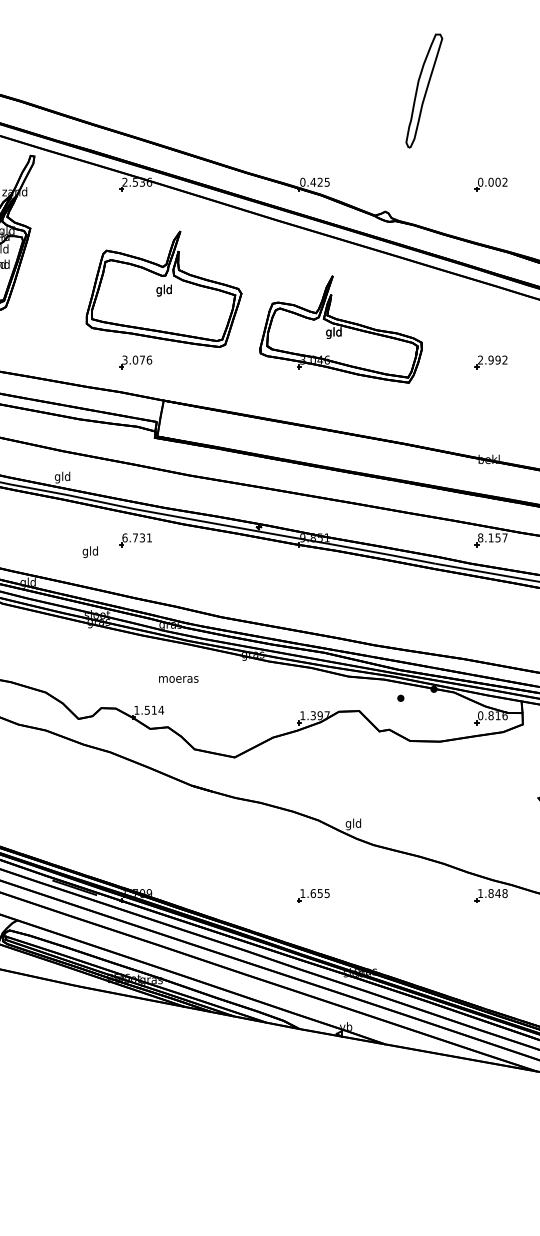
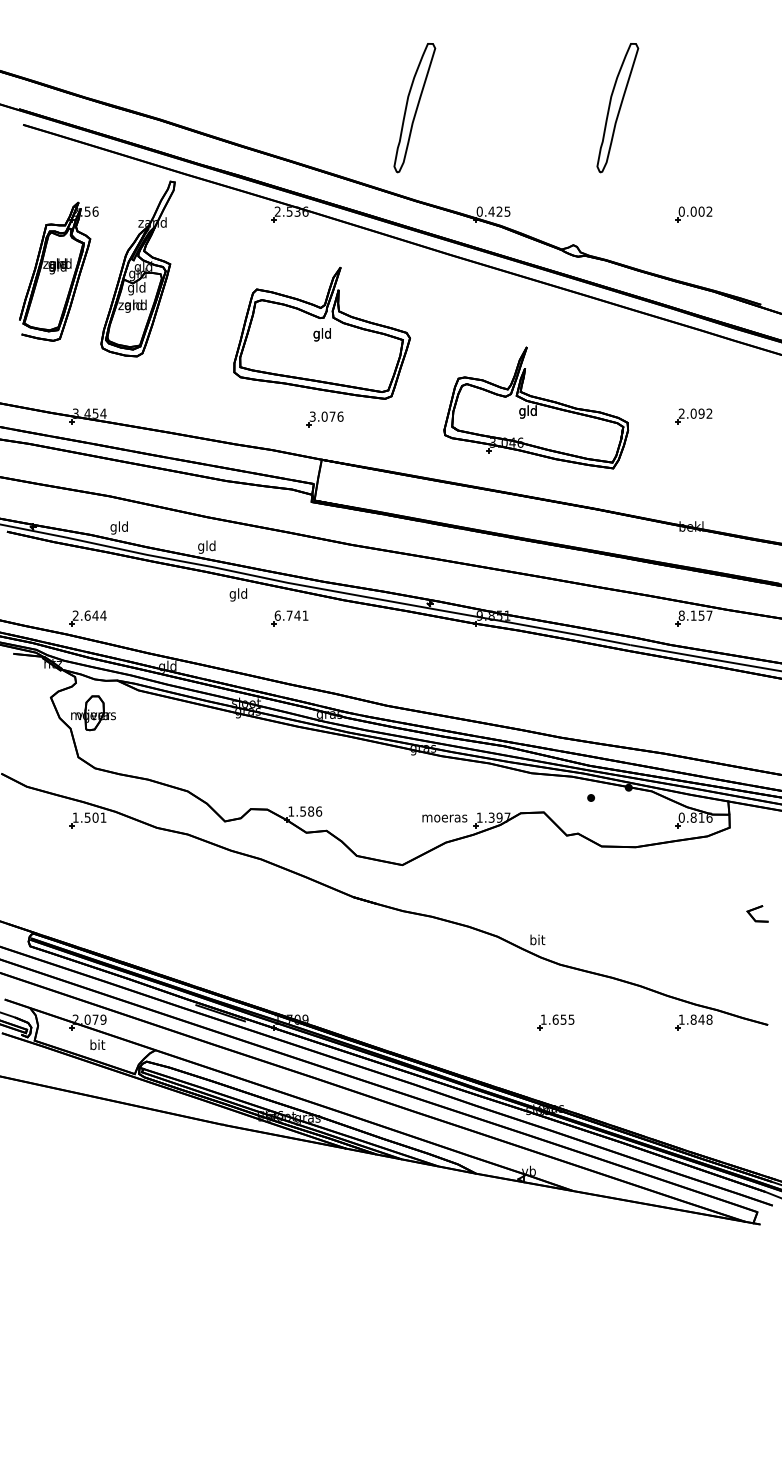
part: (245, 91) -> (414, 108), added
part: (341, 329) -> (536, 407), moved
text: (490, 359) -> (693, 413), 2.992 -> 2.092
part: (135, 362) -> (324, 419), moved
text: (142, 537) -> (297, 615), 6.731 -> 6.741
text: (90, 551) -> (238, 594), moved
text: (178, 679) -> (444, 818), moved
text: (158, 710) -> (315, 811), 1.514 -> 1.586
text: (352, 823) -> (536, 940), gld -> bit
part: (313, 895) -> (555, 1022), moved

